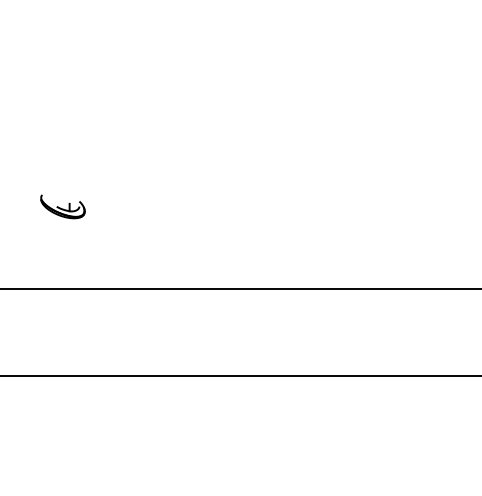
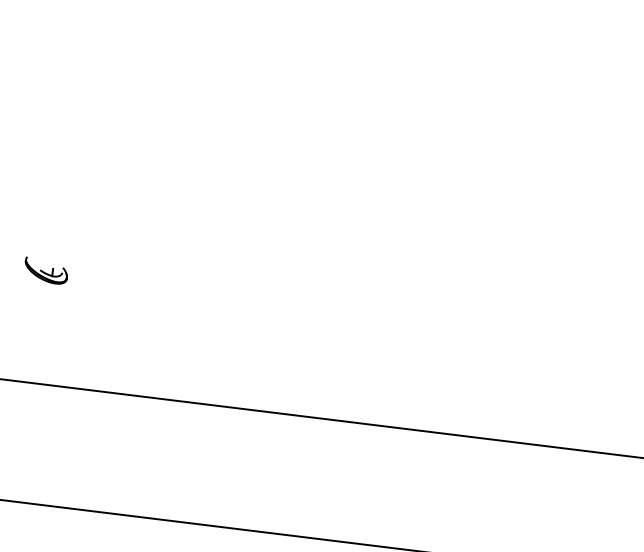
part: (62, 206) -> (45, 270), size x0.71

